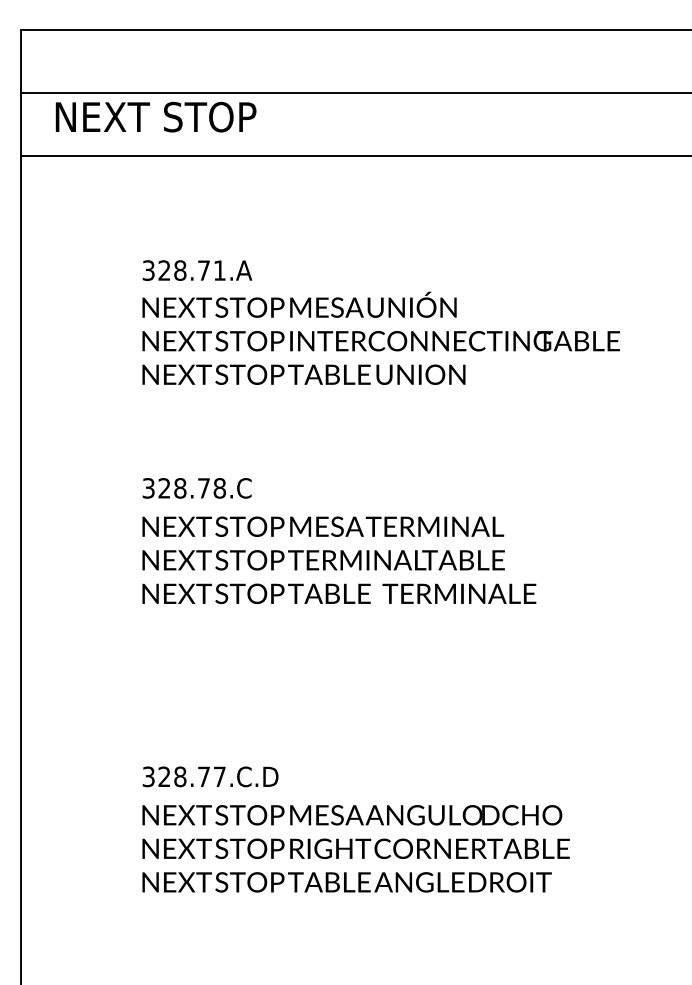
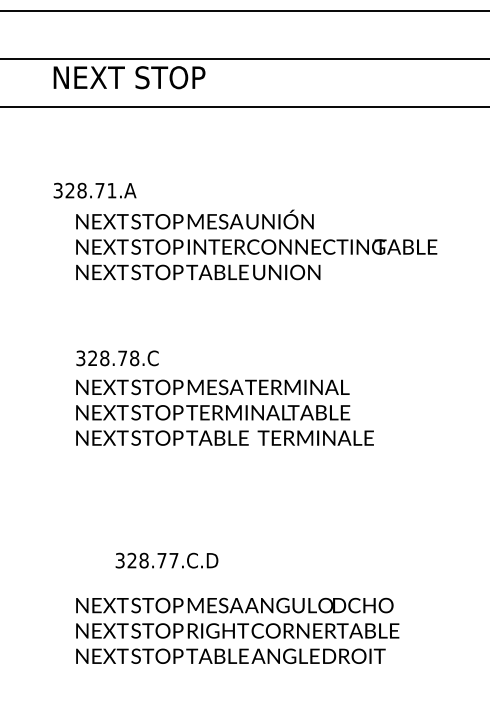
text: (155, 116) -> (129, 77), moved
text: (197, 270) -> (95, 190), moved
text: (210, 776) -> (166, 560), moved

